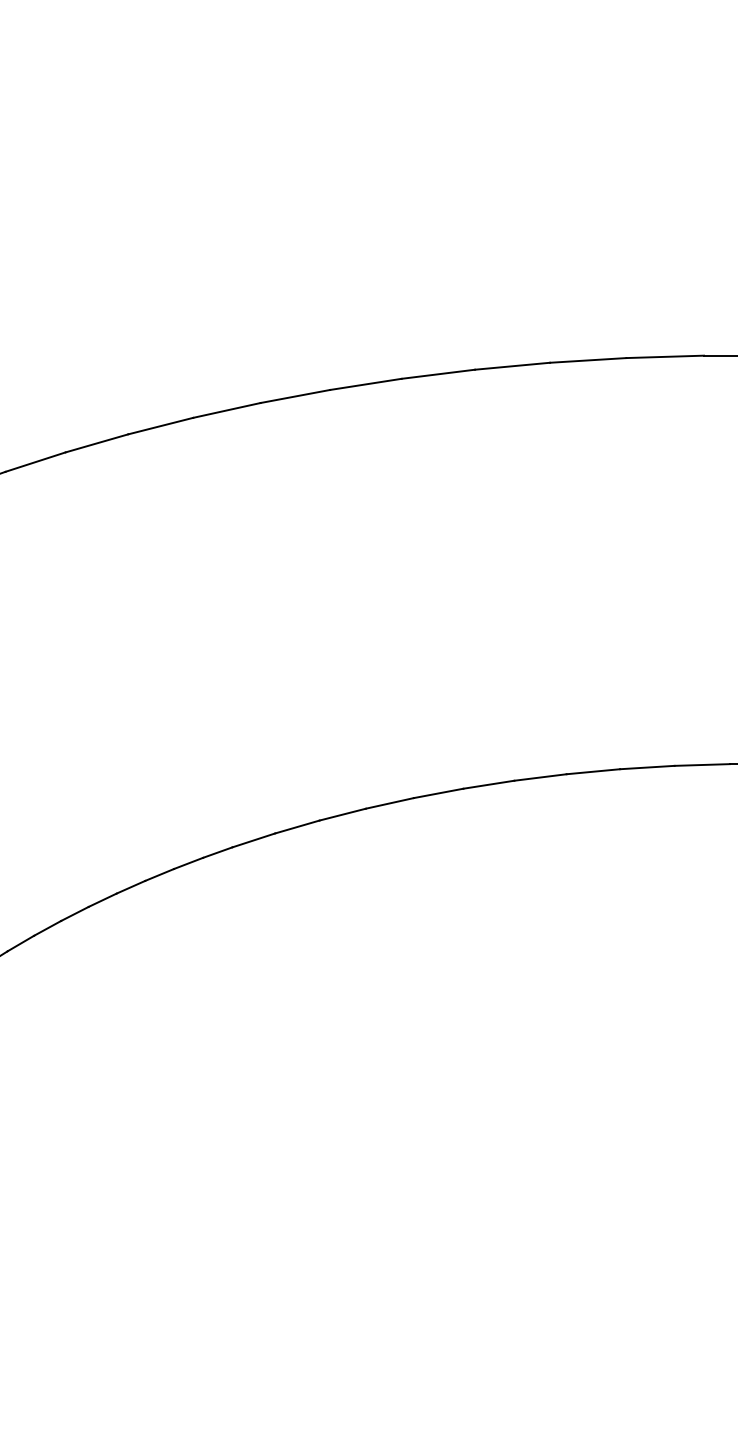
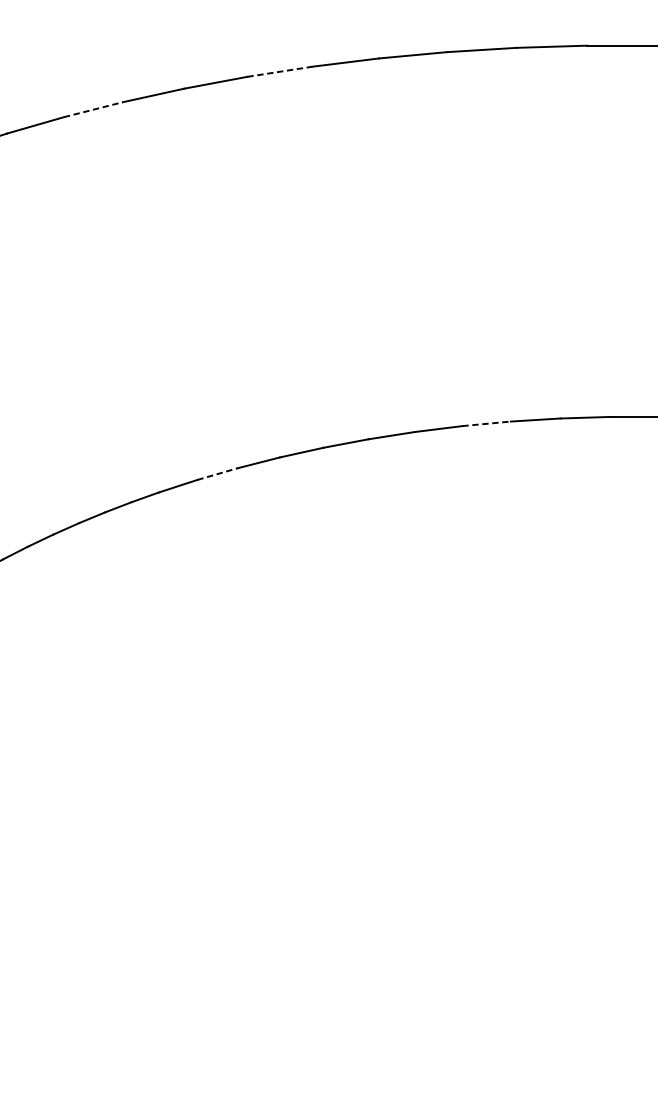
line: (366, 384) -> (280, 71), solid -> dashed
line: (160, 426) -> (93, 110), solid -> dashed
line: (593, 771) -> (486, 423), solid -> dashed
line: (297, 826) -> (217, 473), solid -> dashed

